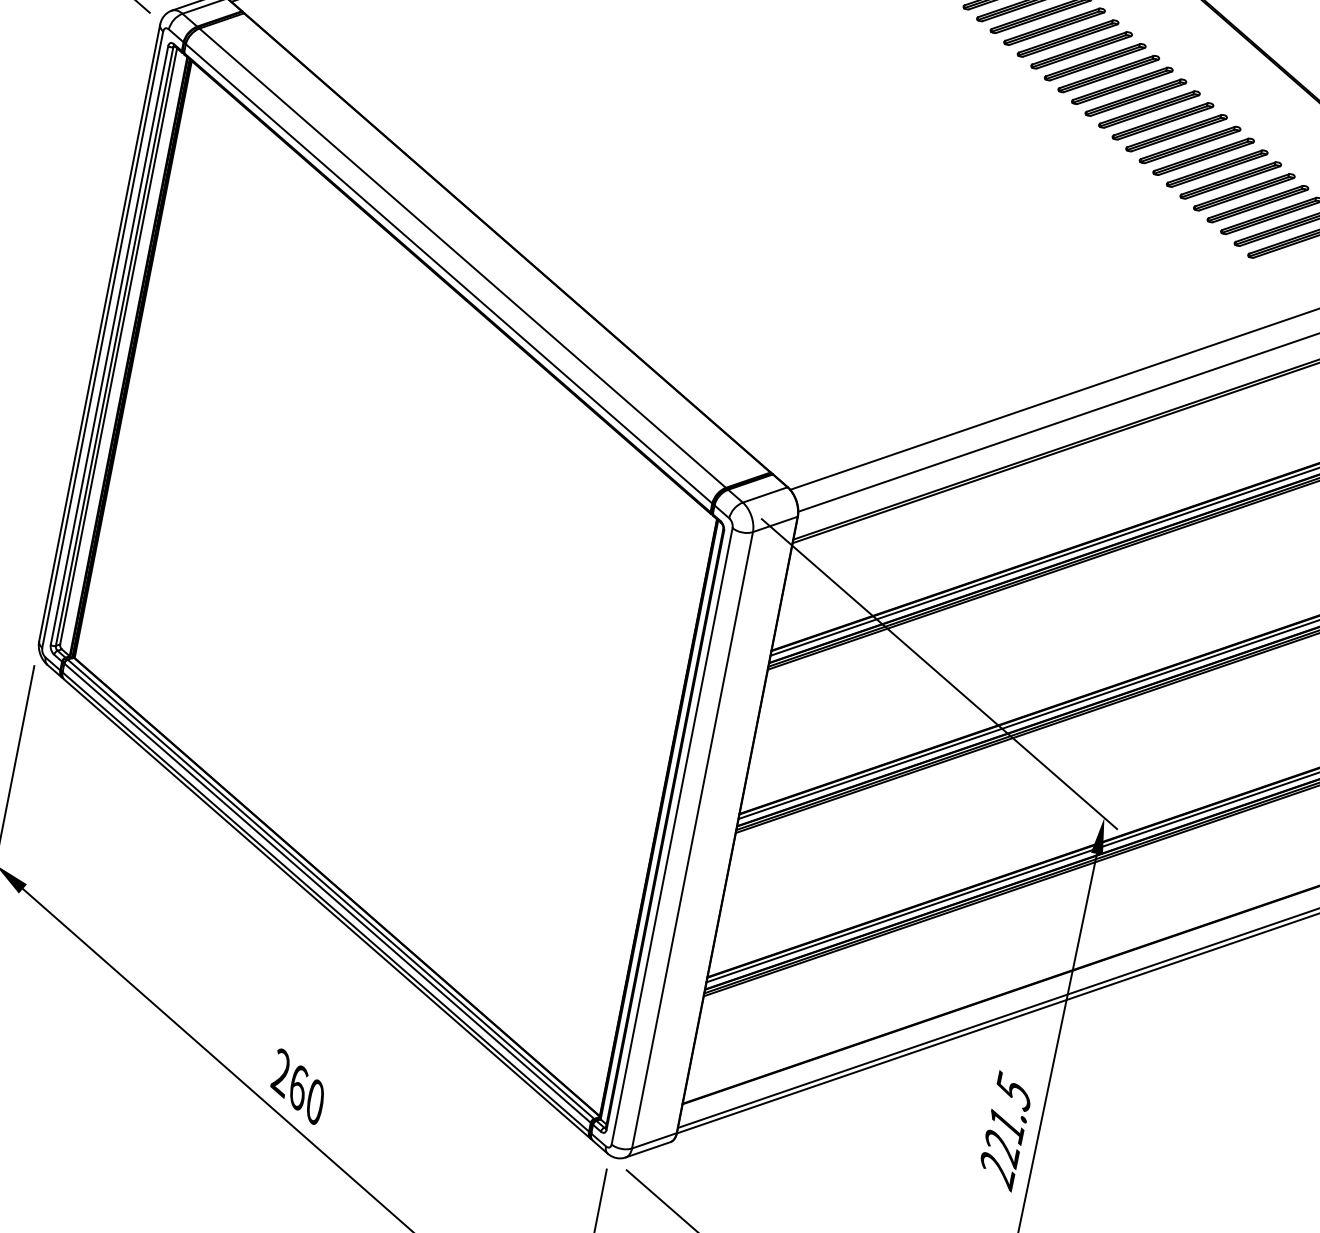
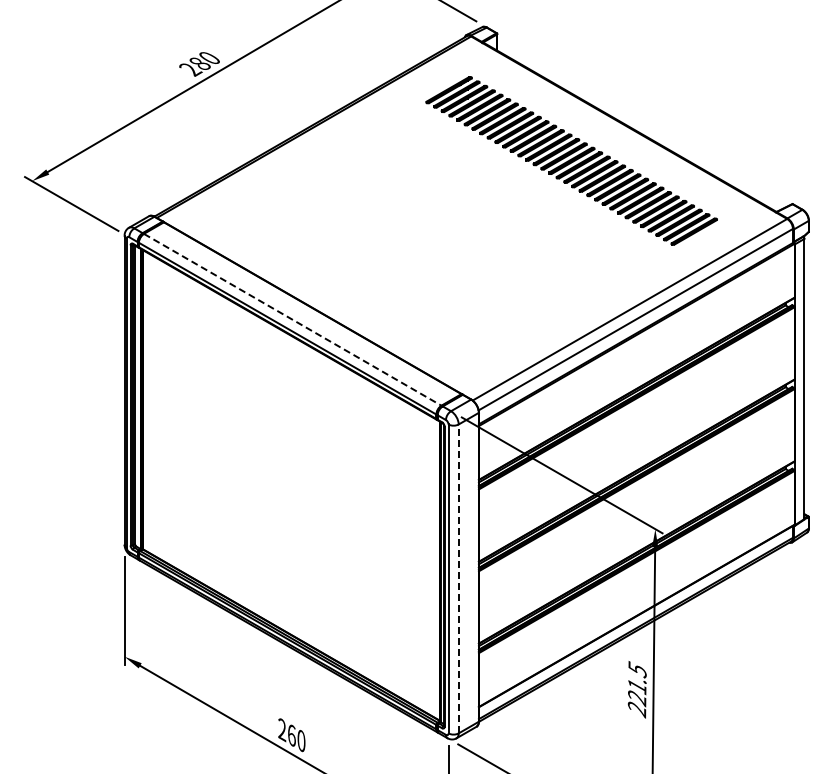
line: (462, 257) -> (292, 319), solid -> dashed
line: (692, 839) -> (458, 578), solid -> dashed

